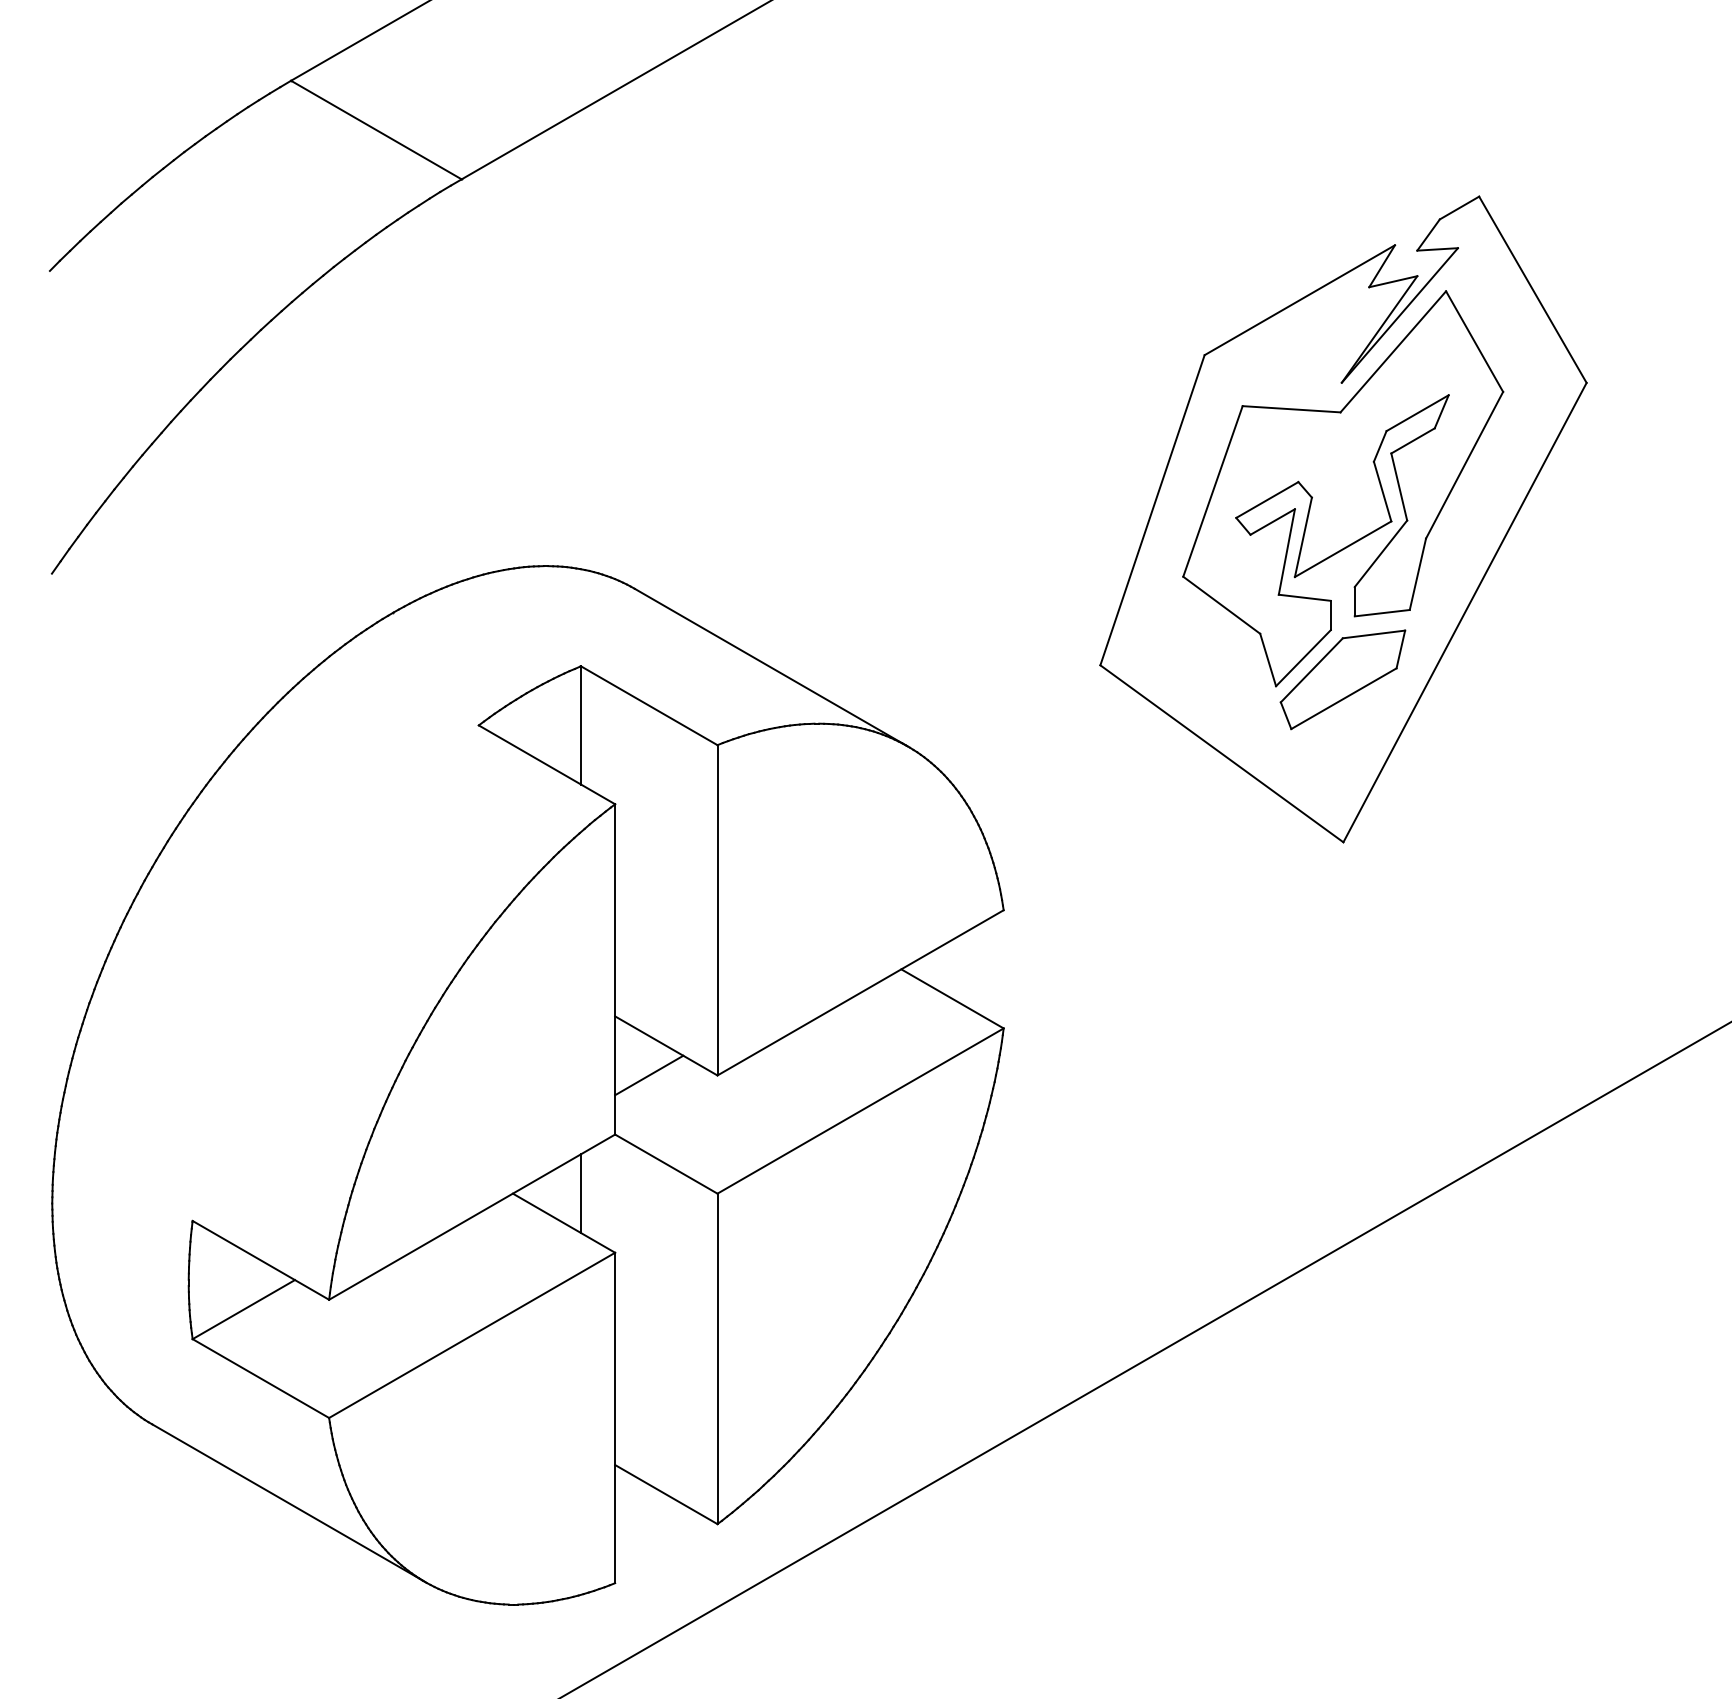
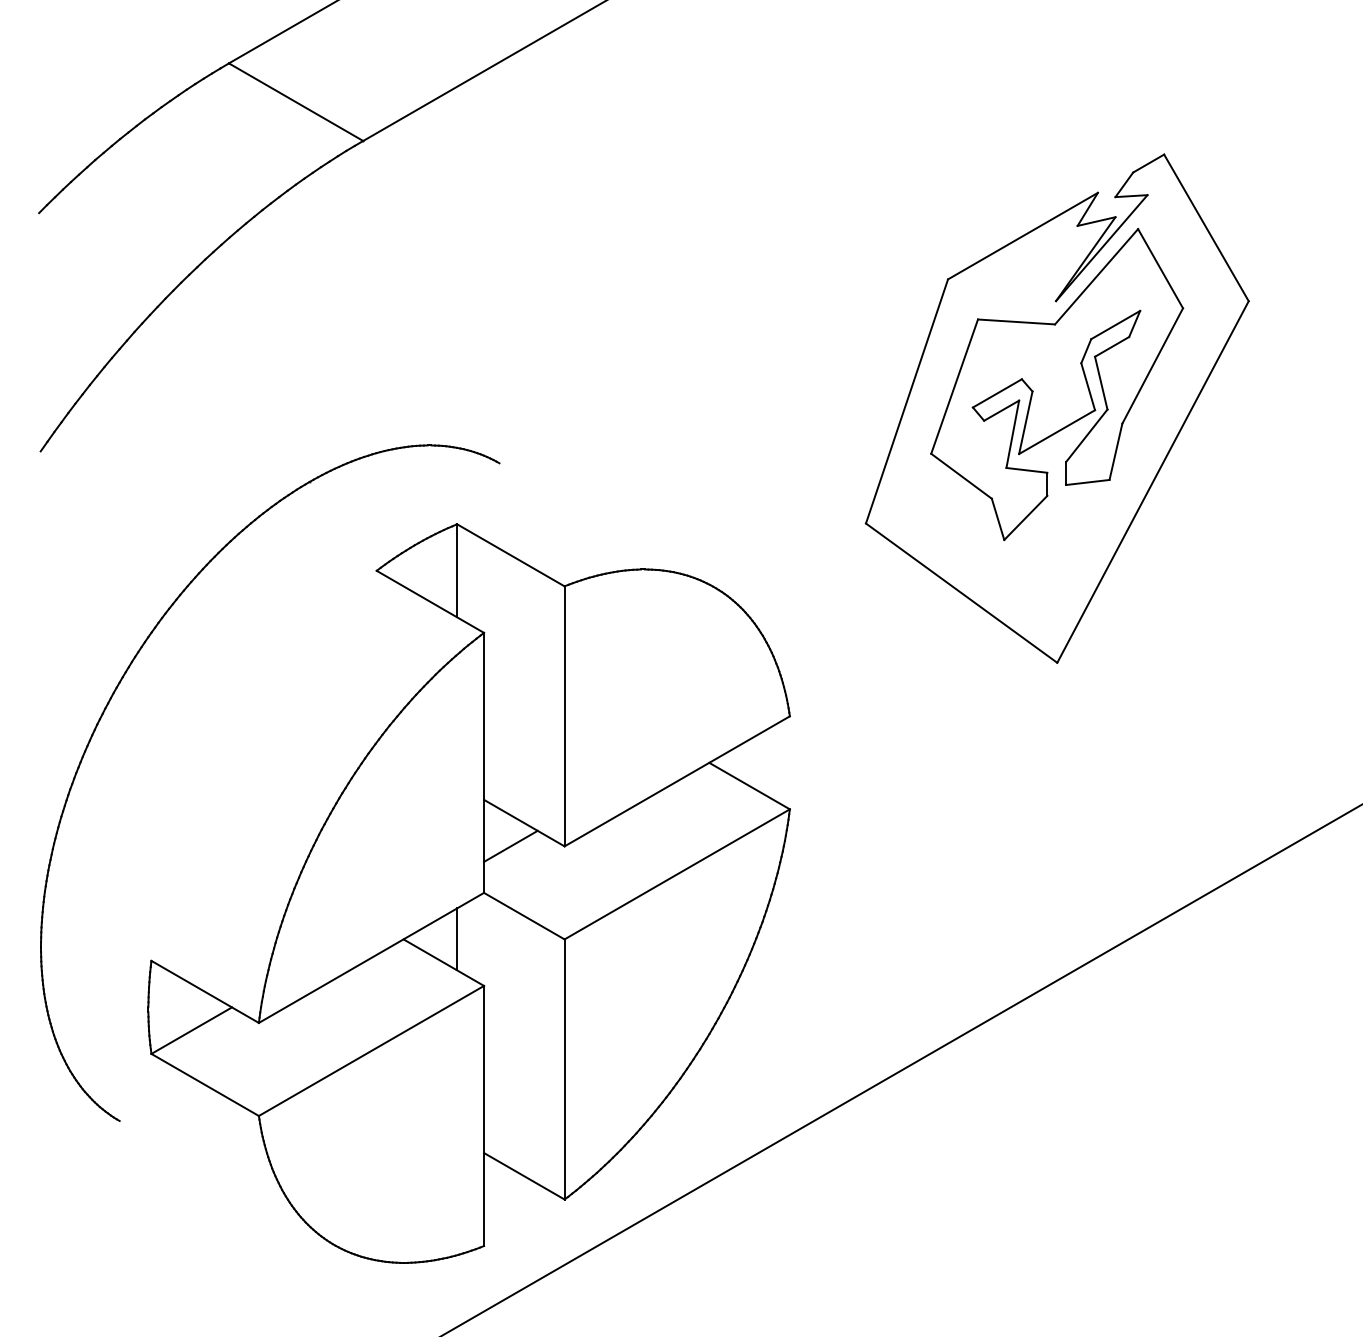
line: (770, 667) -> (606, 525), removed
part: (1342, 679) -> (1056, 534), removed
line: (287, 1503) -> (226, 1183), removed

